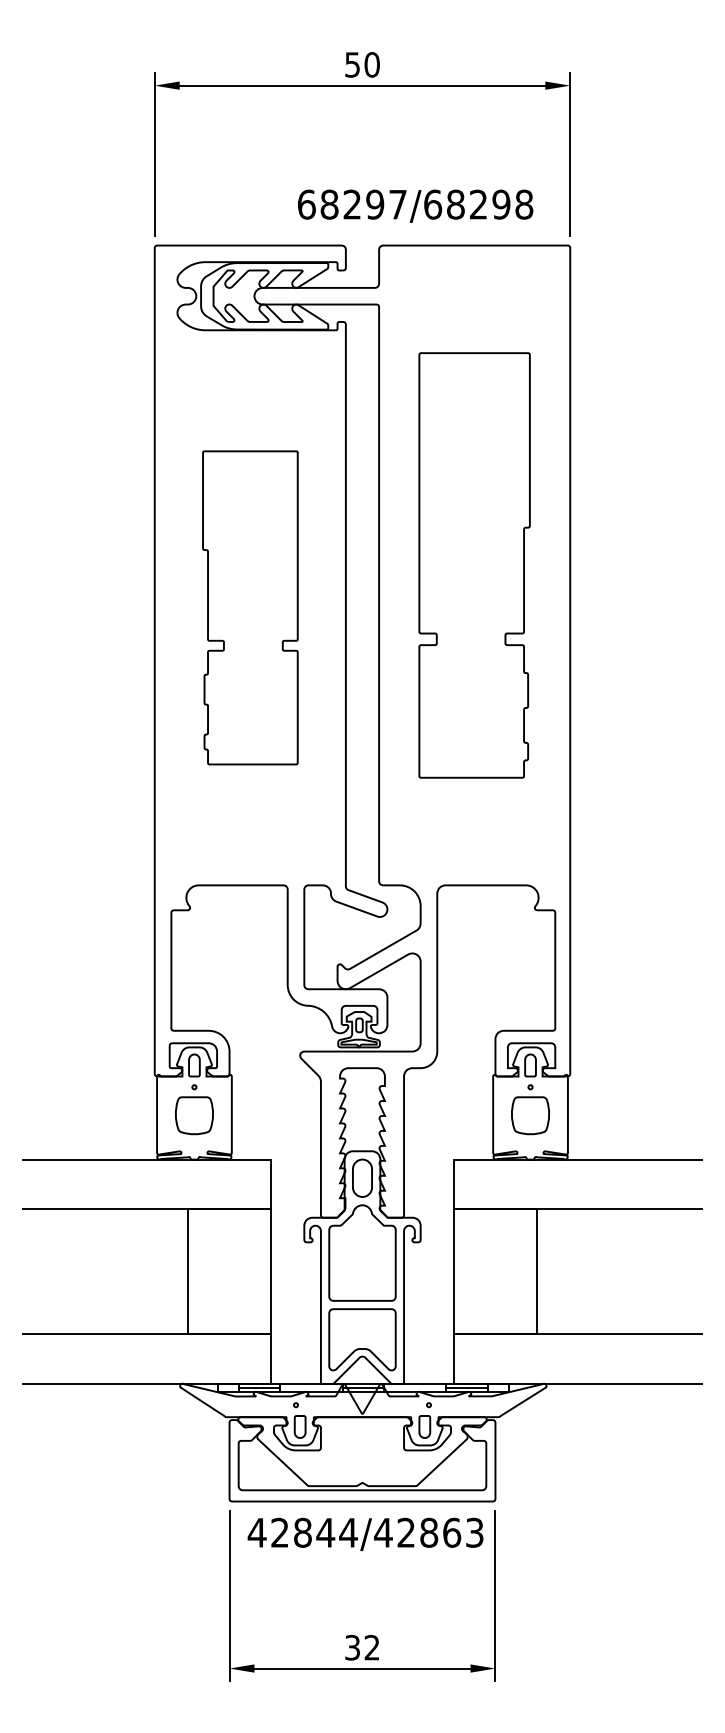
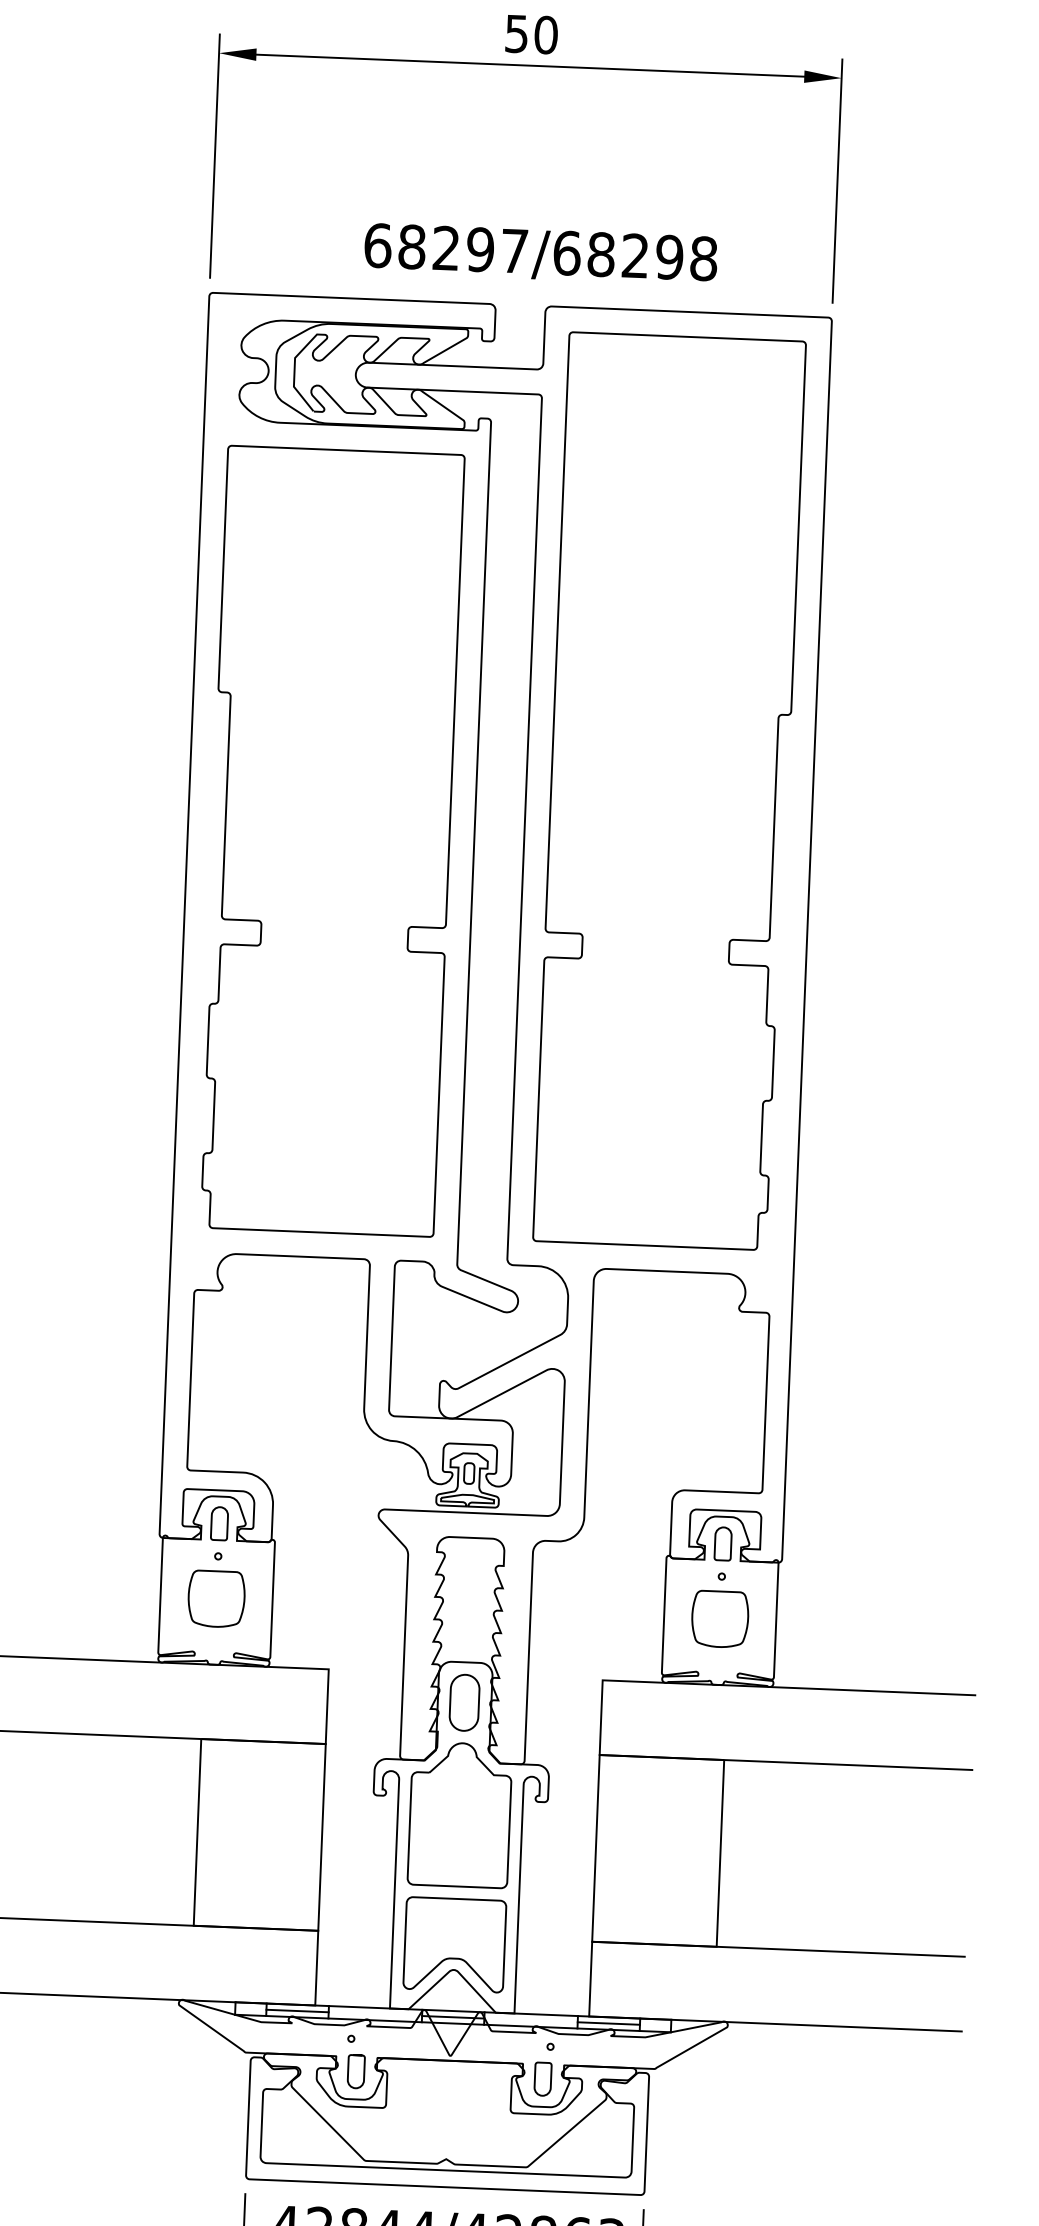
text: (415, 205) -> (540, 253), moved
part: (474, 565) -> (669, 791), size x1.43
part: (250, 607) -> (331, 840), size x1.67

